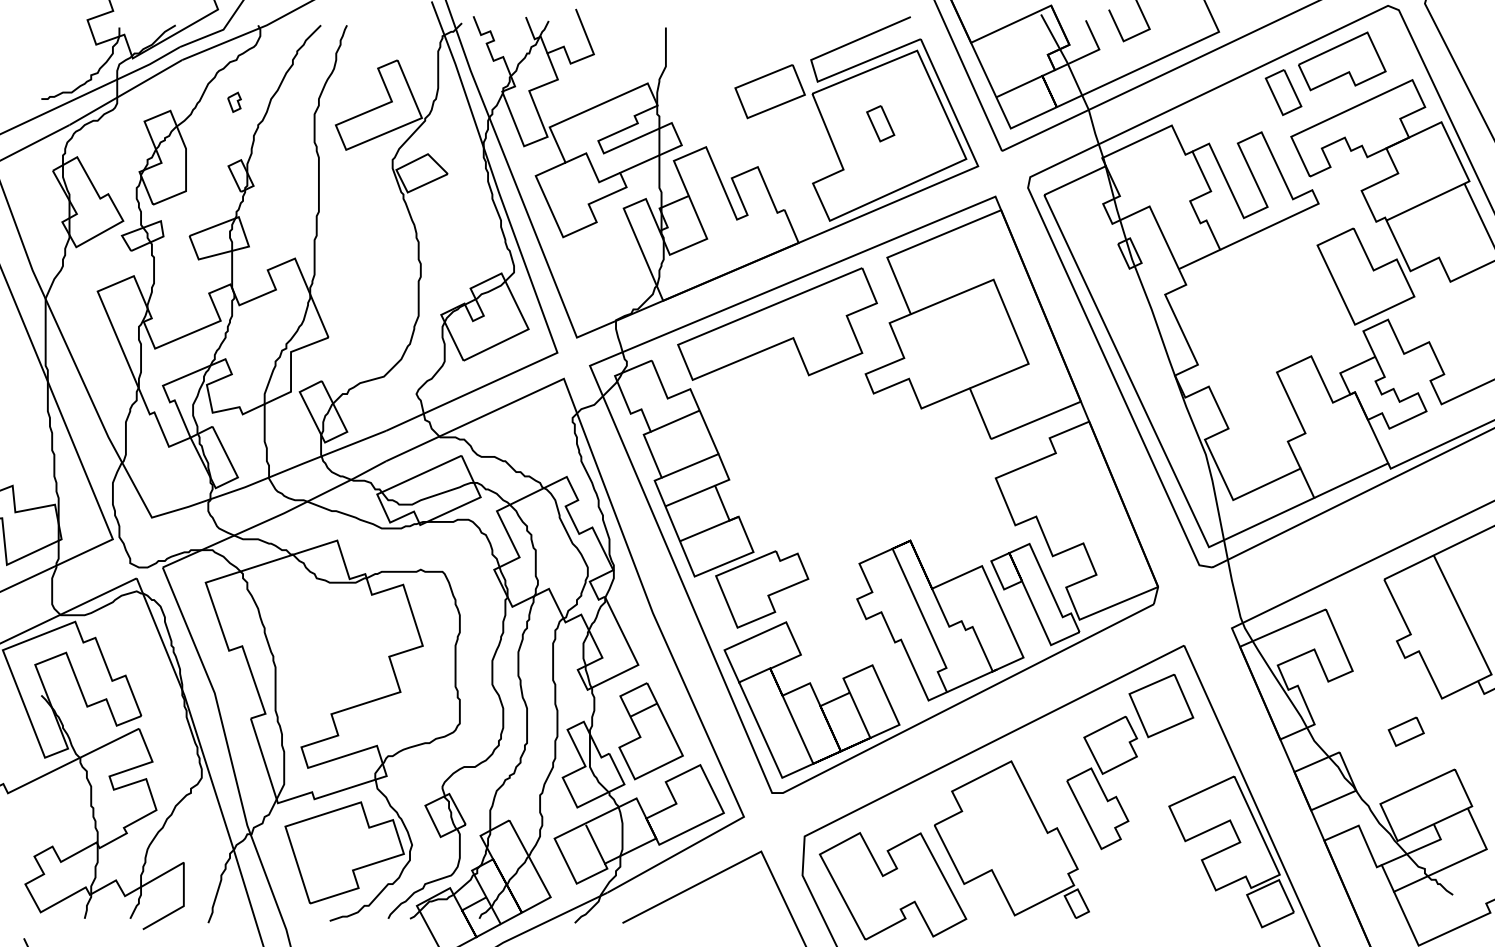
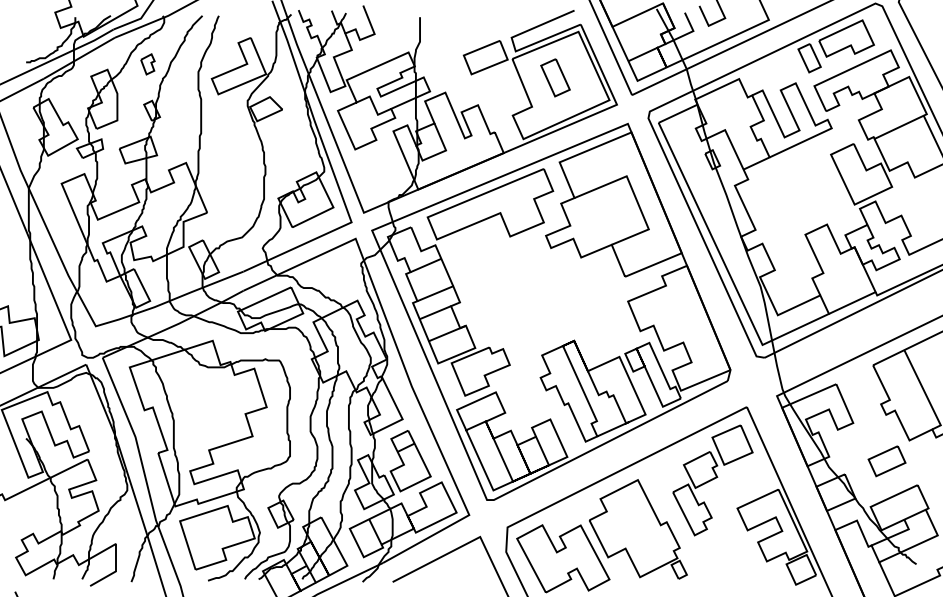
part: (233, 102) -> (147, 64), size x1.67
part: (880, 123) -> (555, 77), size x1.67
part: (1405, 731) -> (886, 461), size x1.67

